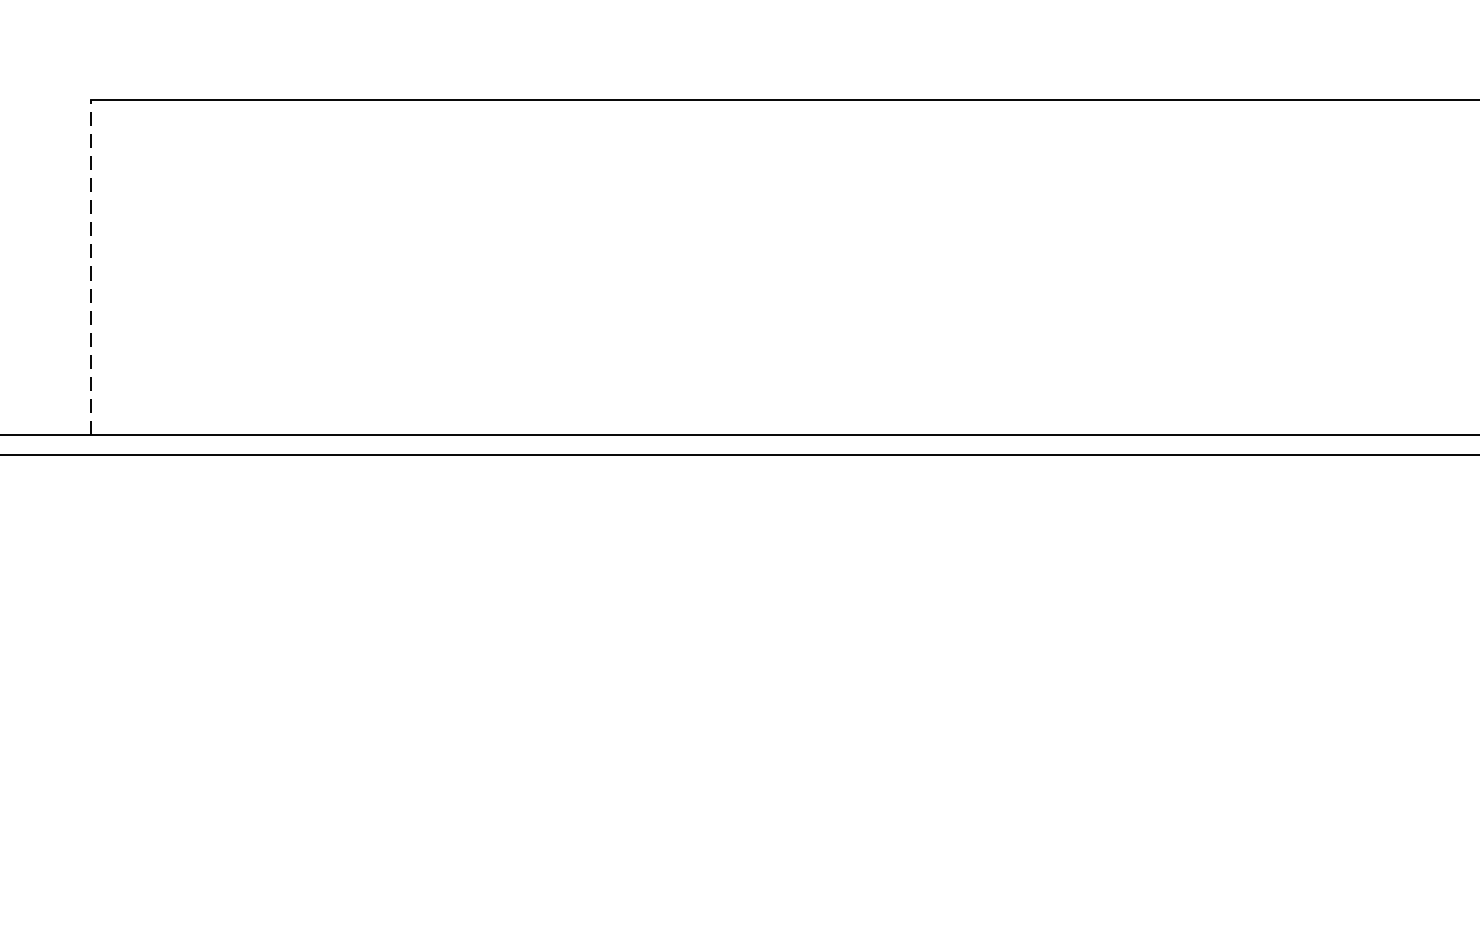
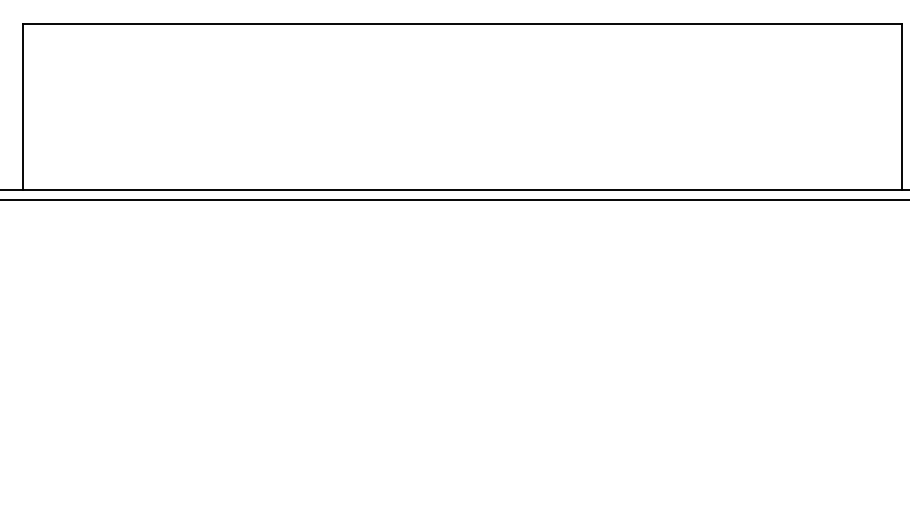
line: (90, 267) -> (22, 106), dashed -> solid

